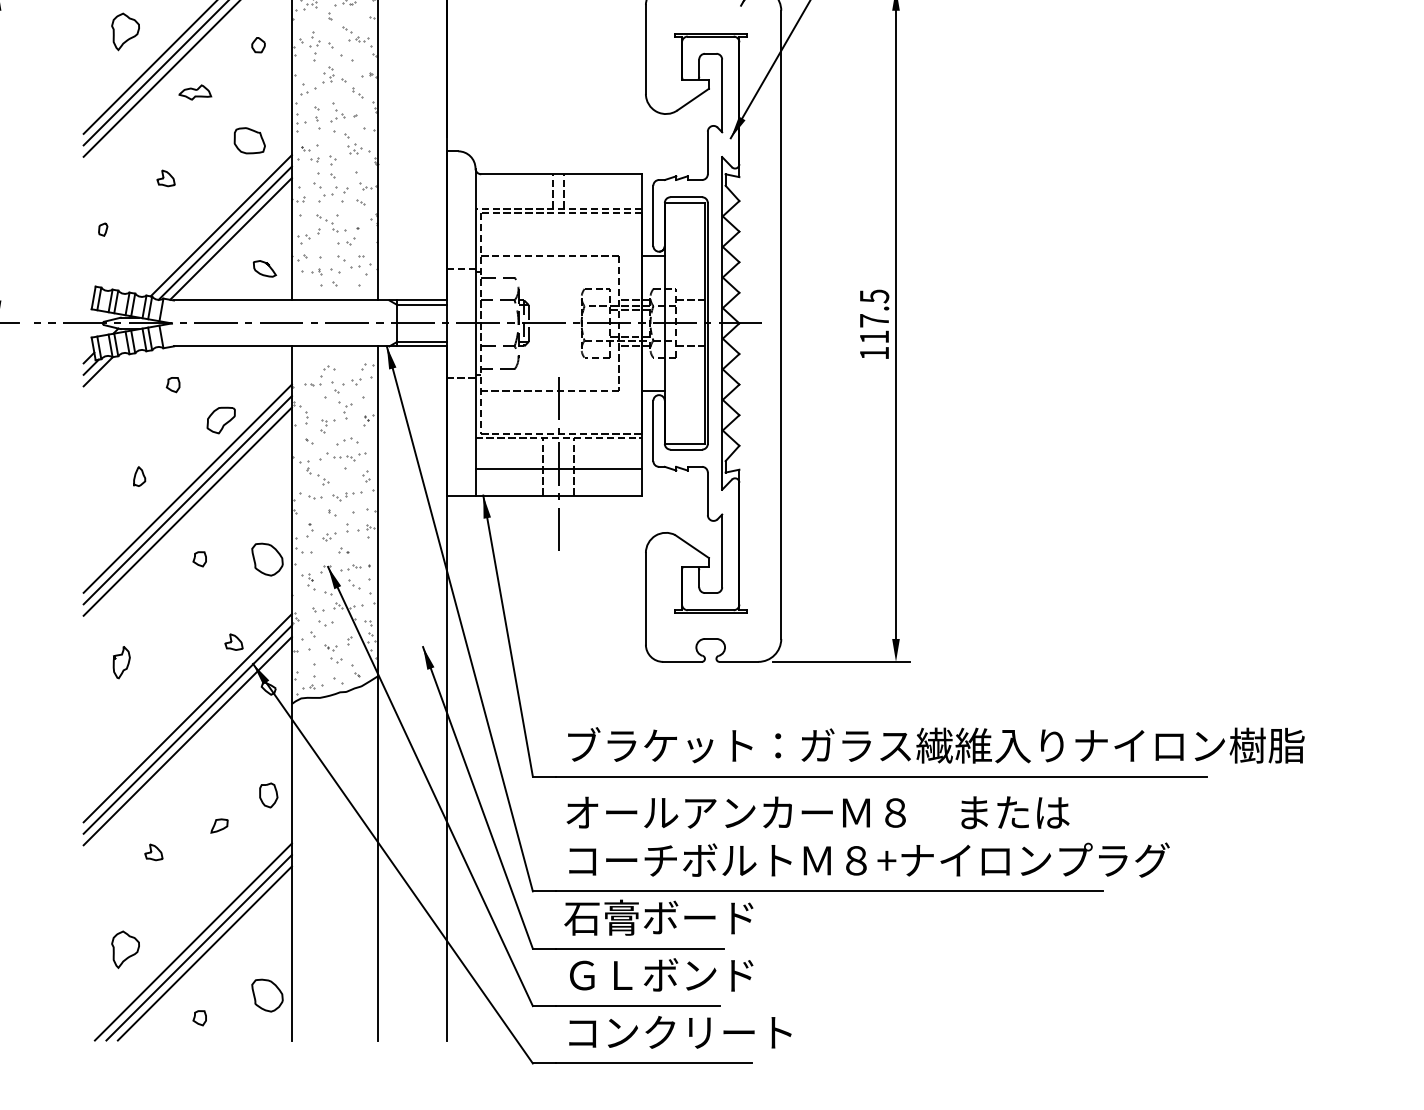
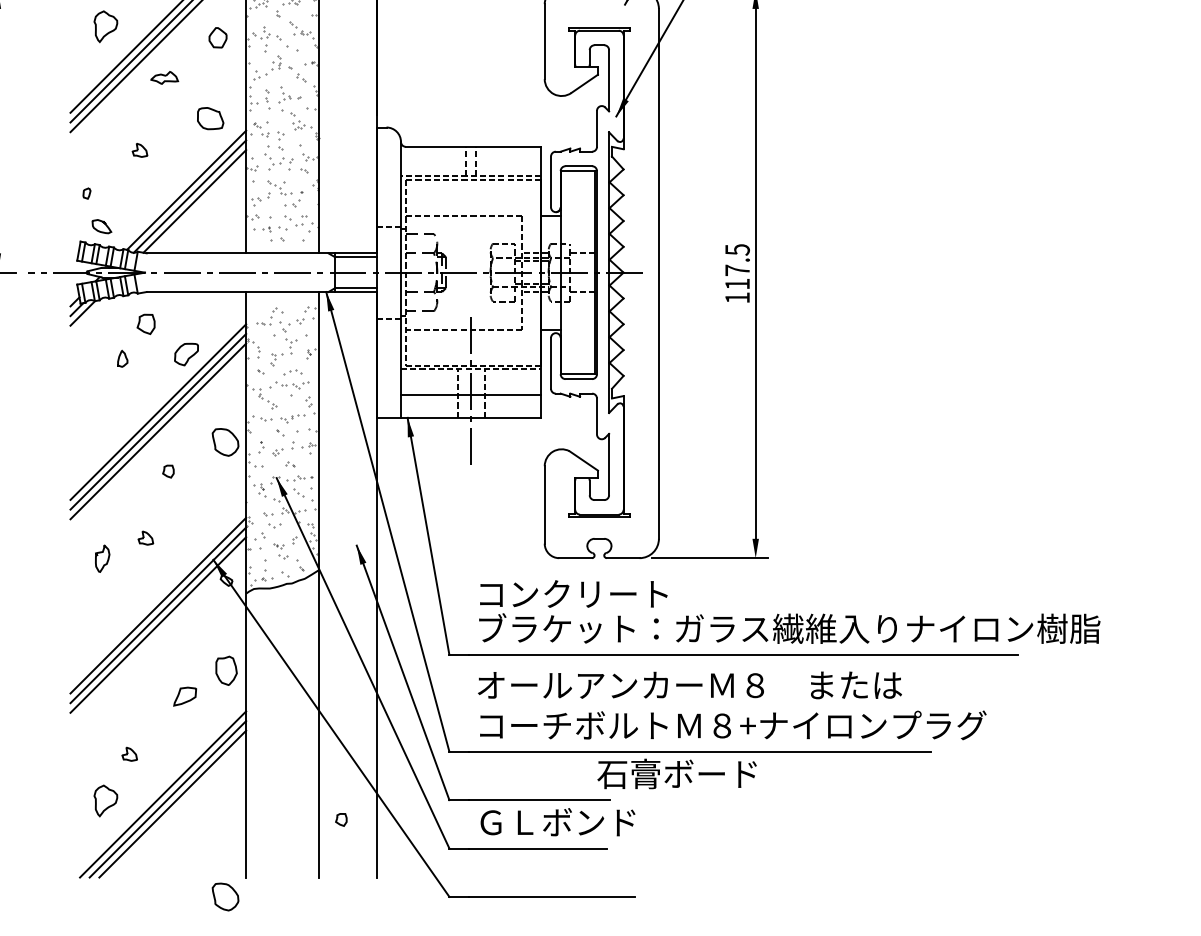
part: (258, 45) -> (217, 38), size x1.6
part: (264, 268) -> (101, 226), moved
part: (172, 385) -> (145, 325), size x1.6
part: (139, 476) -> (122, 358), moved
part: (267, 559) -> (225, 442), moved
part: (233, 641) -> (145, 537), moved
part: (268, 795) -> (226, 670), size x1.4
part: (219, 825) -> (185, 696), size x1.6
part: (153, 852) -> (129, 754), moved
text: (658, 917) -> (676, 773), moved
part: (267, 995) -> (225, 896), moved
part: (199, 1018) -> (341, 820), moved
text: (680, 1032) -> (573, 594), moved

